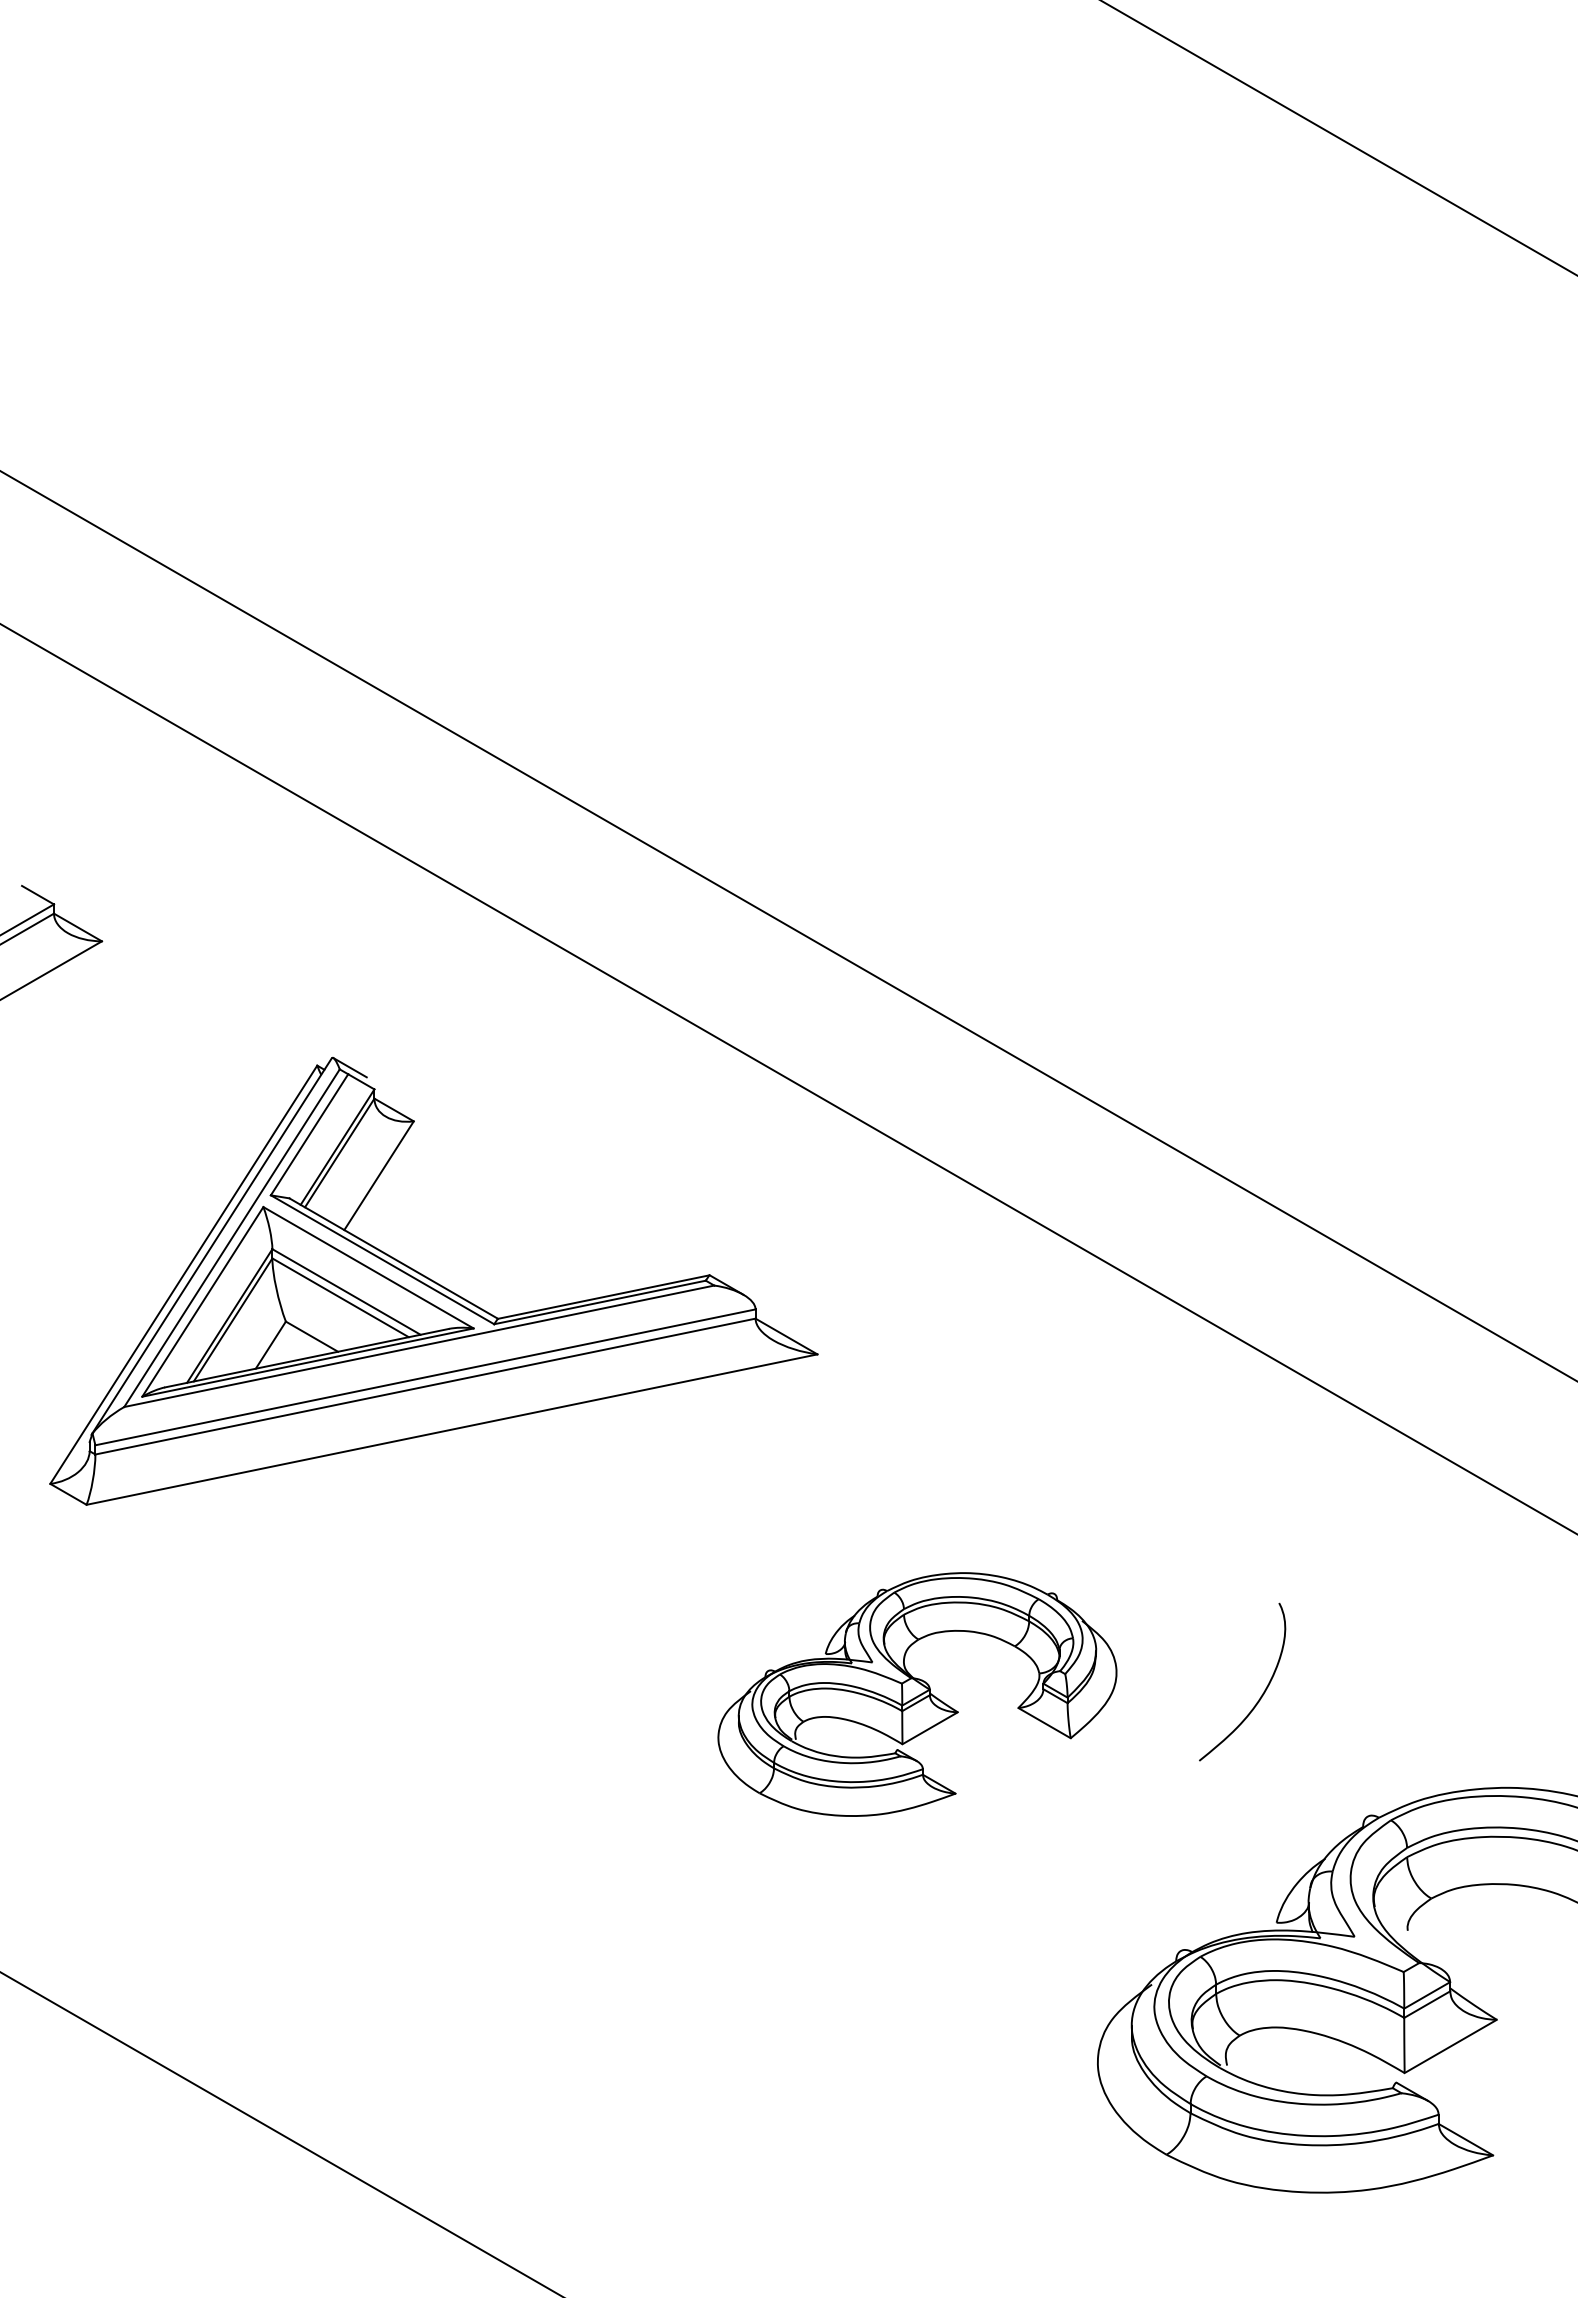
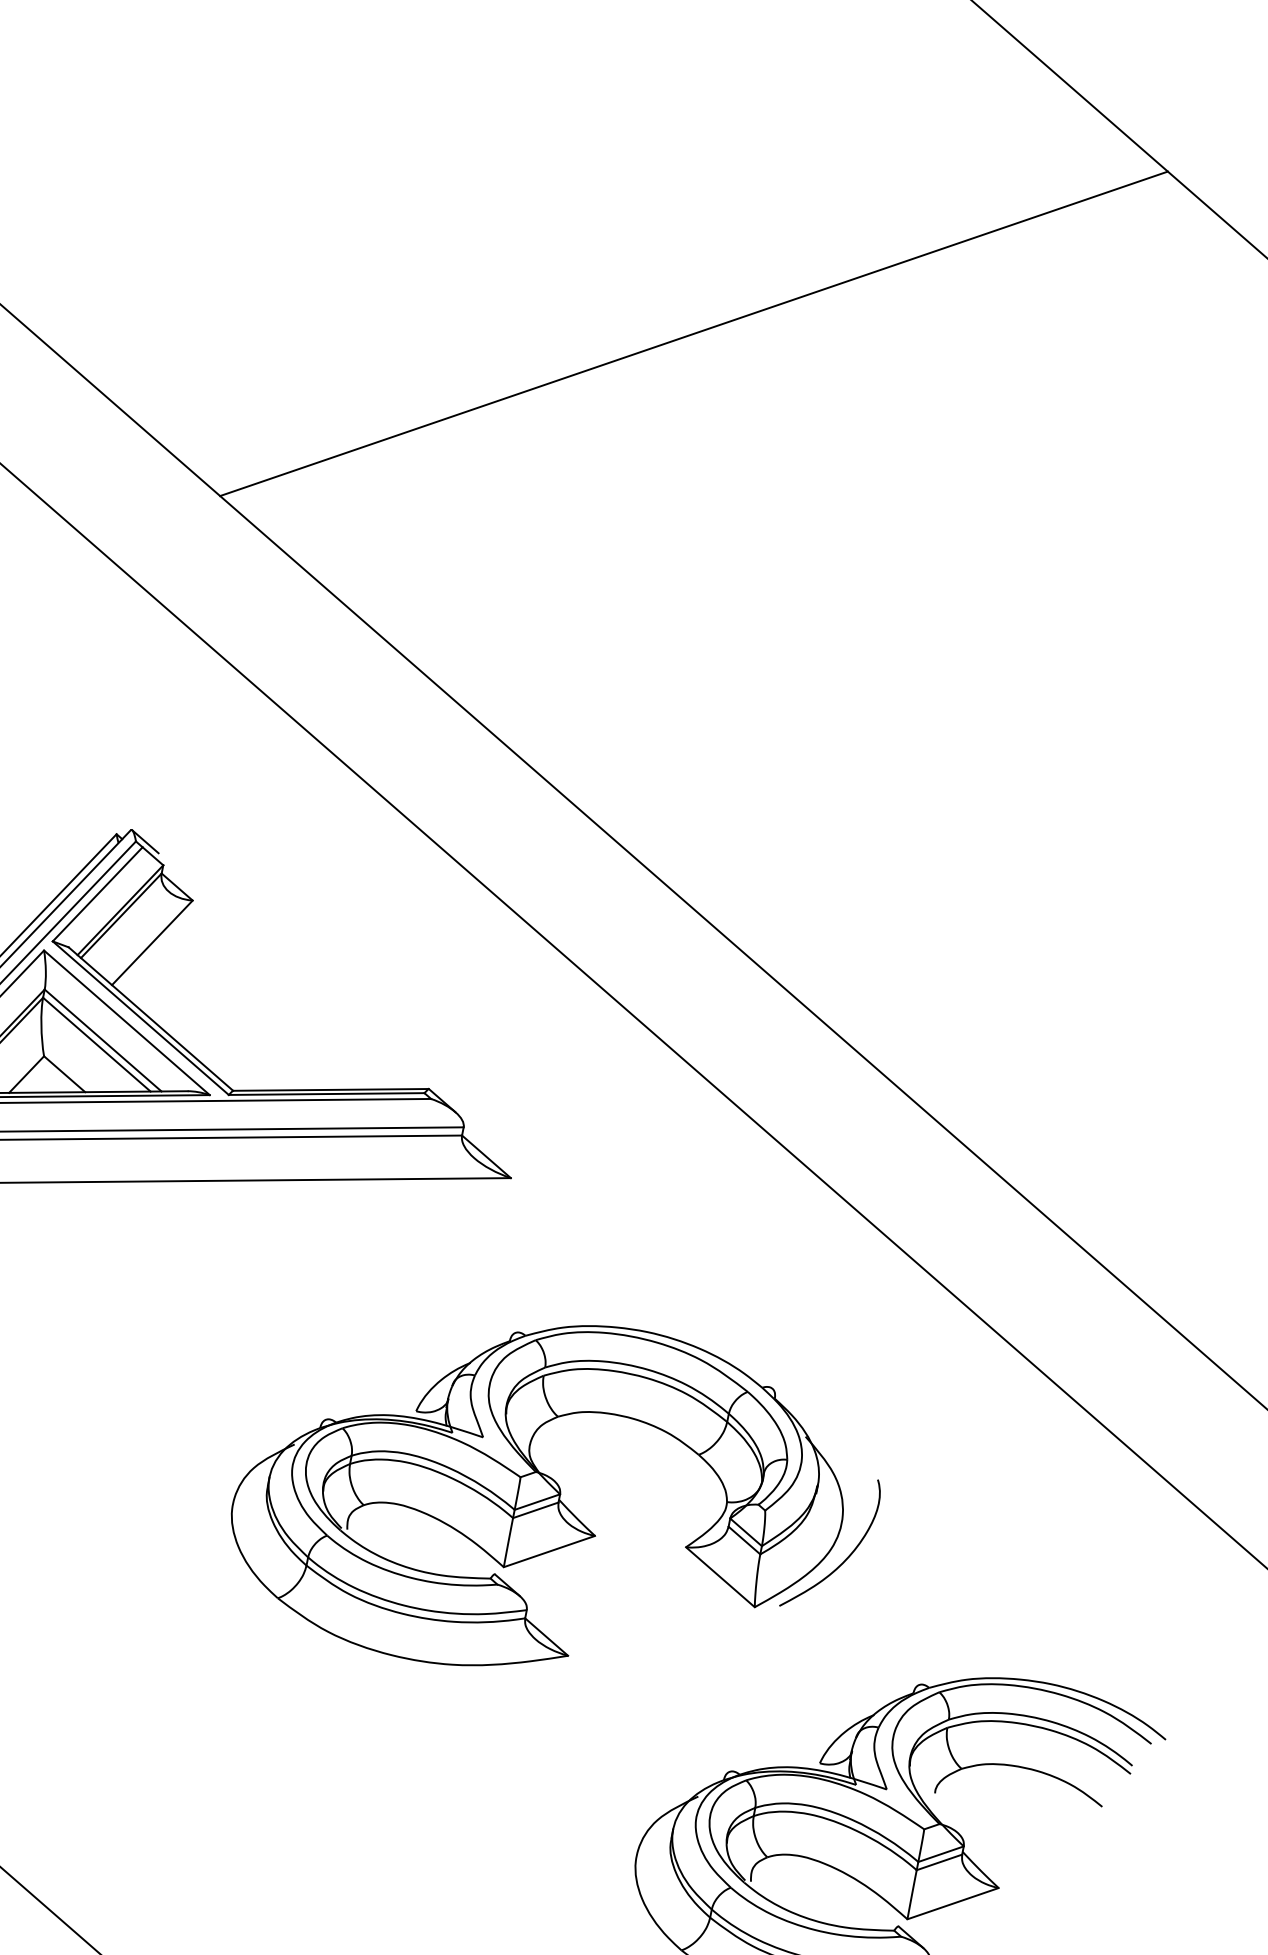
line: (836, 400) -> (694, 333), added
part: (917, 1694) -> (540, 1497), size x1.67

